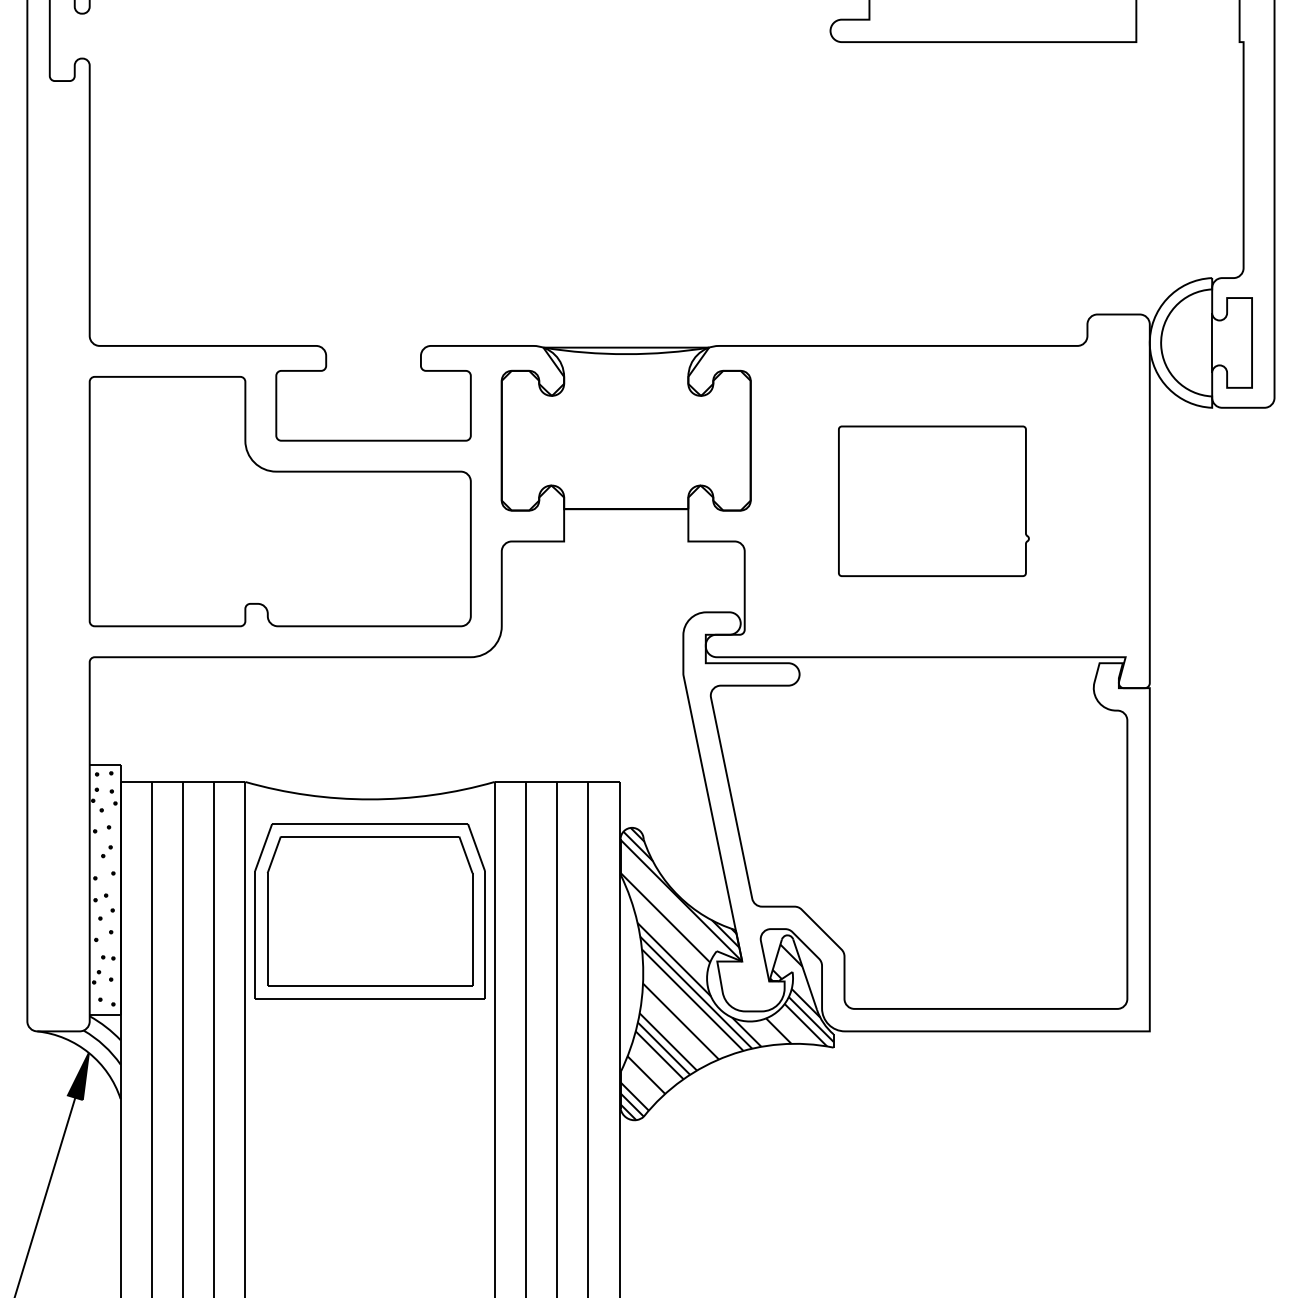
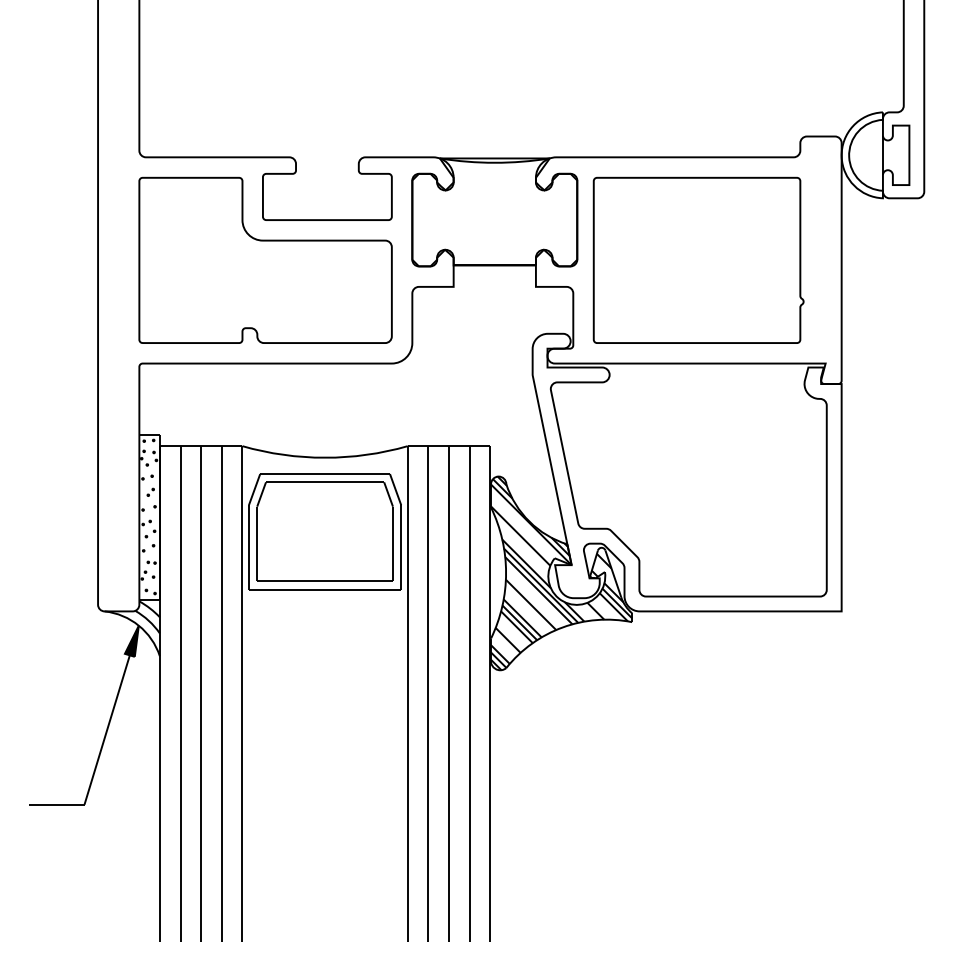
part: (933, 500) -> (698, 259), size x1.67

